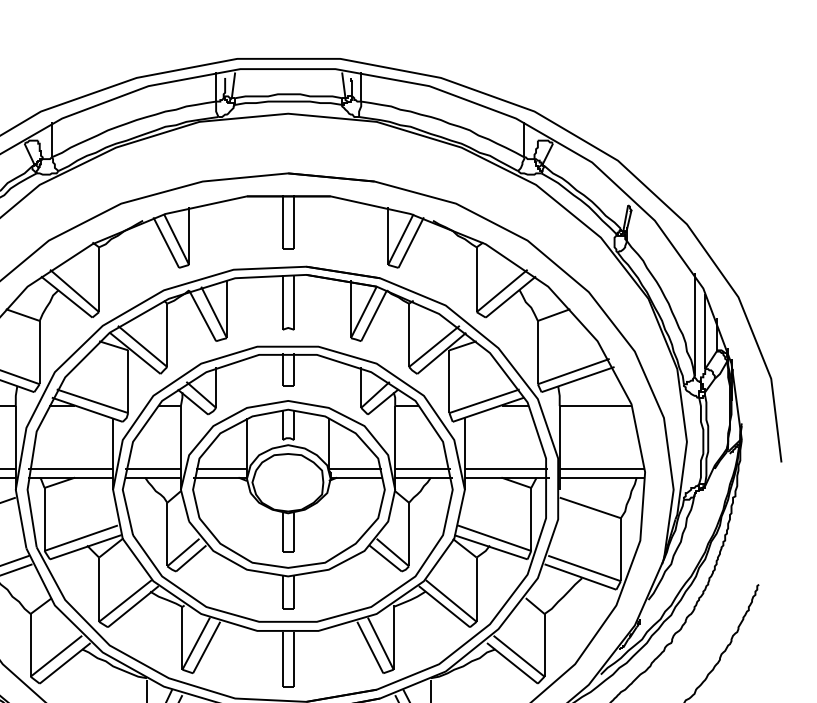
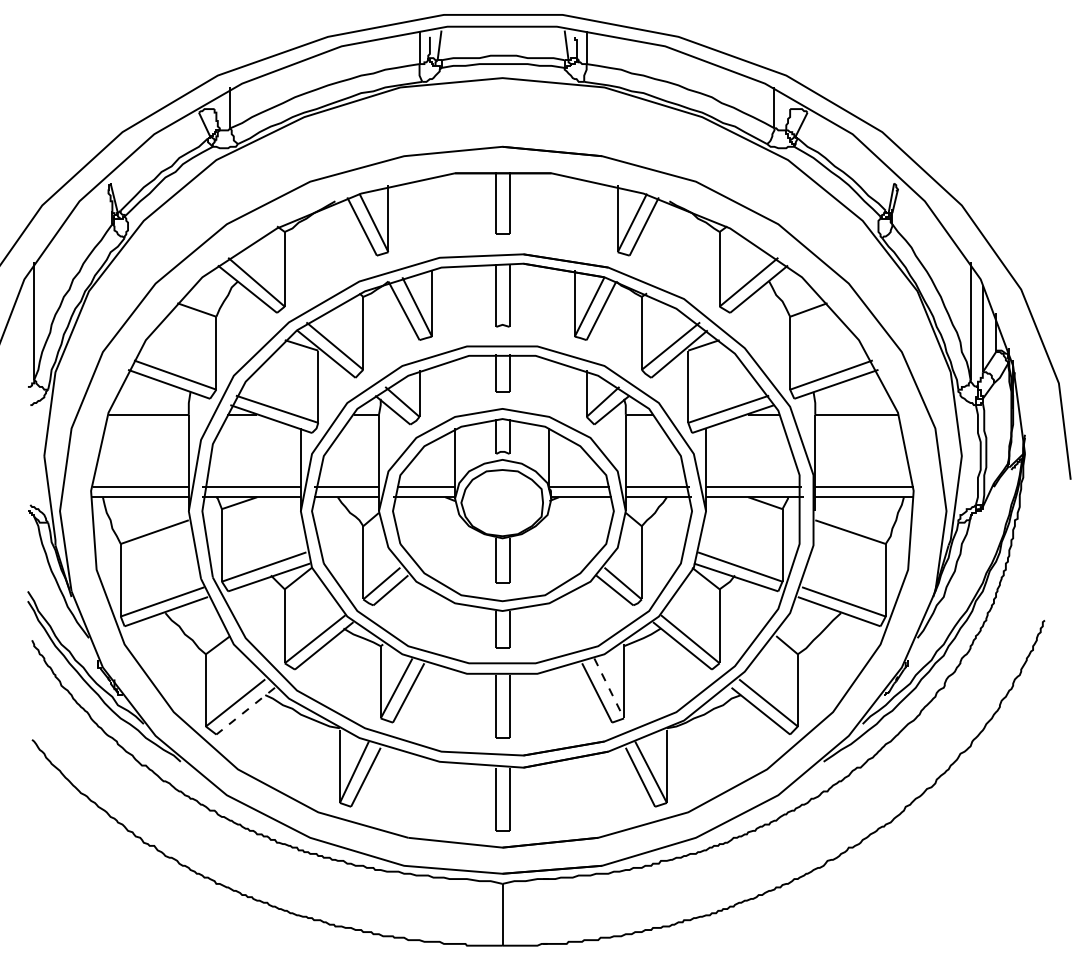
line: (381, 643) -> (609, 688), solid -> dashed
line: (65, 663) -> (245, 711), solid -> dashed

